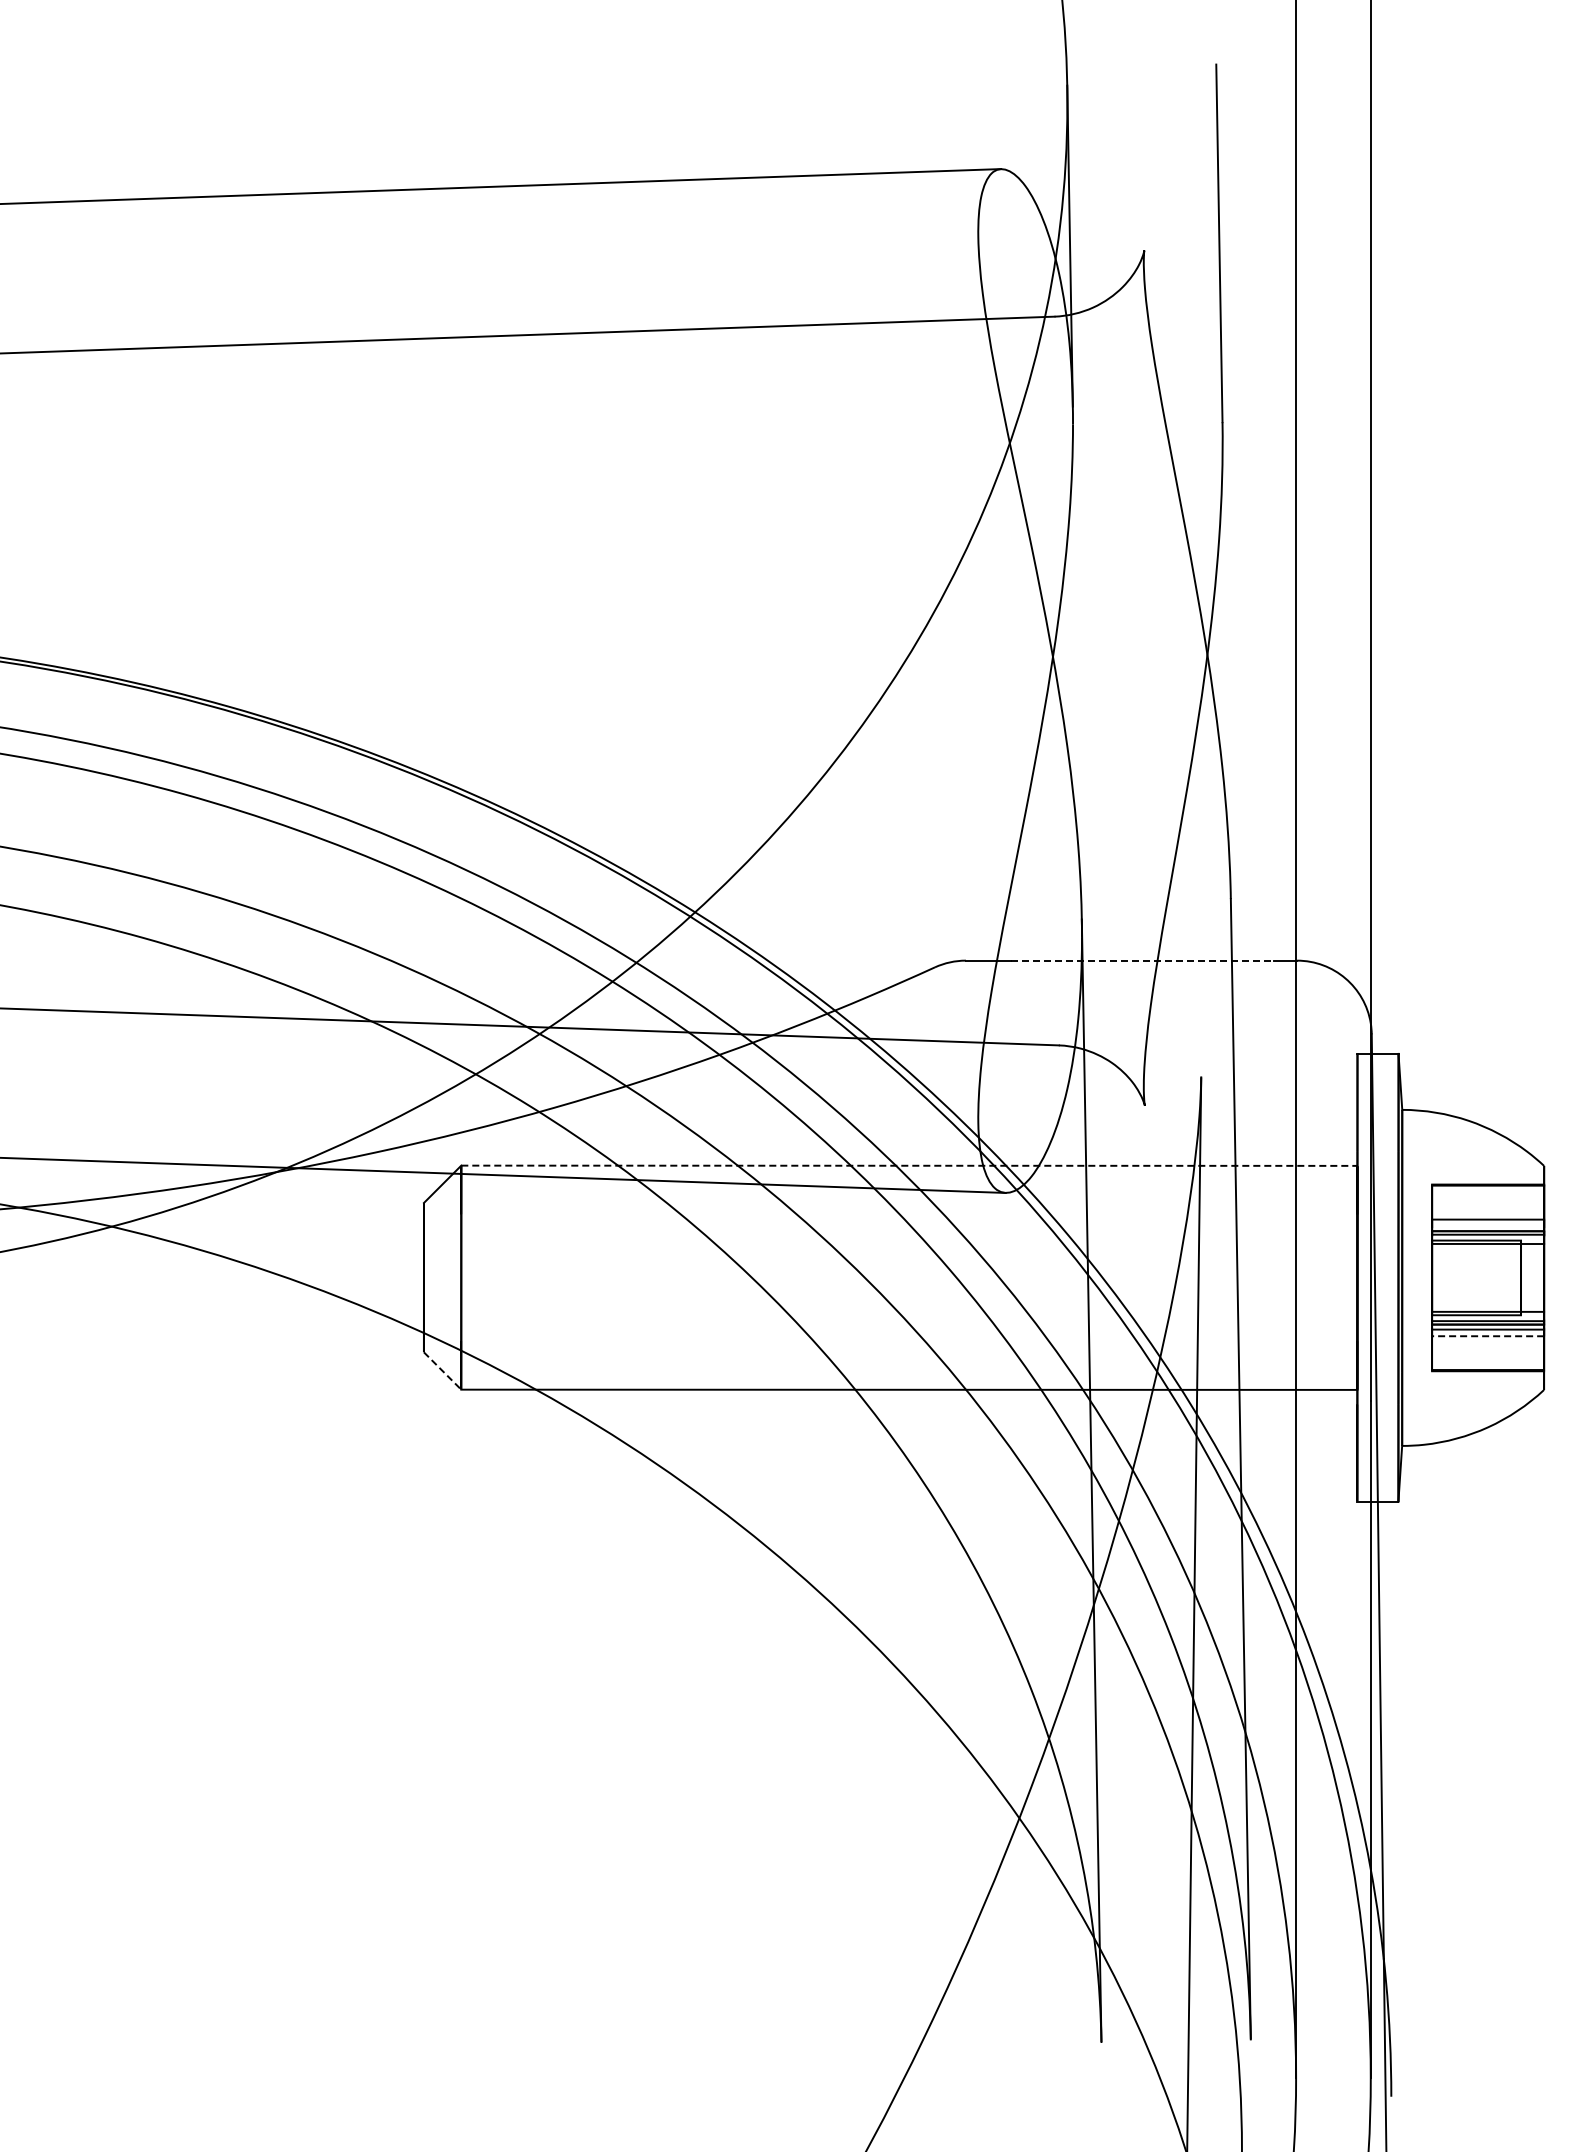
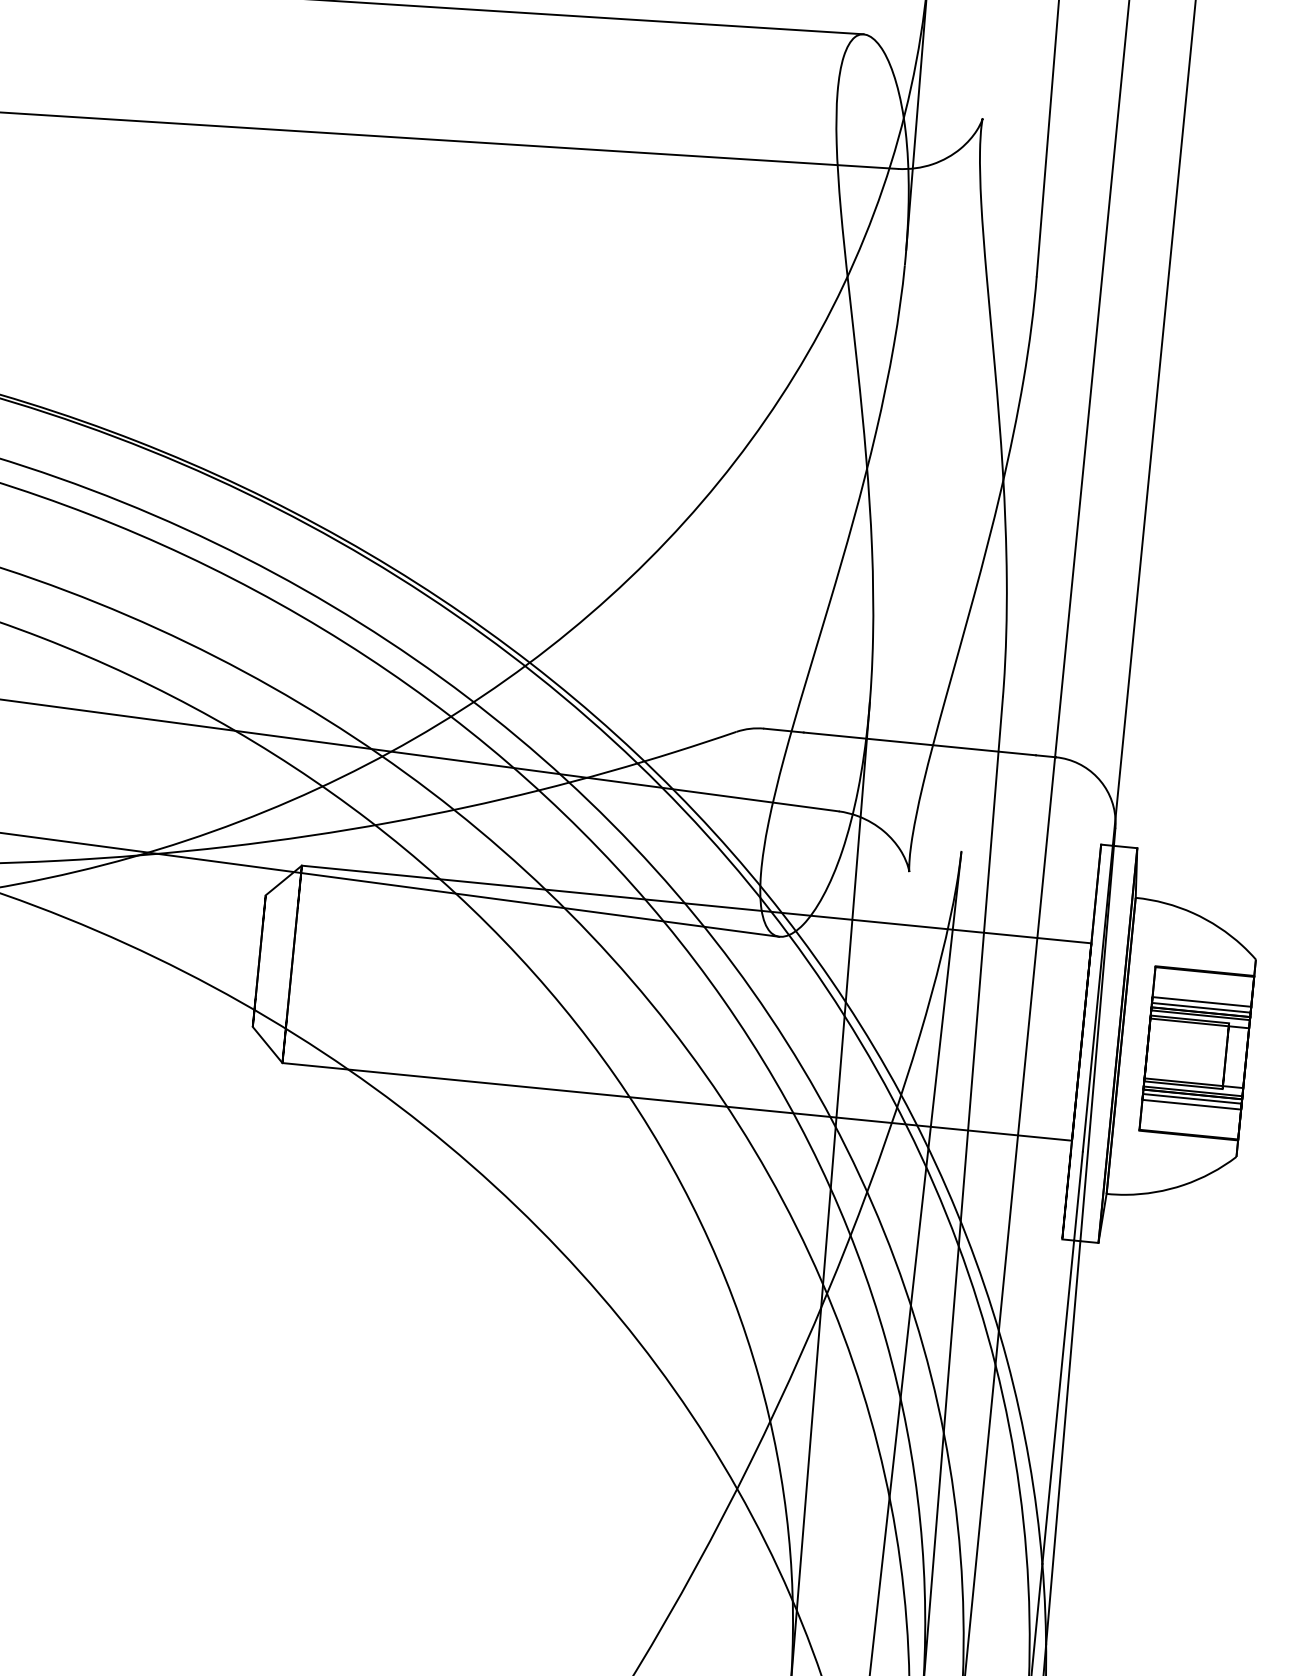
line: (1142, 960) -> (919, 743), dashed -> solid
line: (909, 1165) -> (696, 904), dashed -> solid
line: (1488, 1226) -> (1201, 1008), added
line: (1487, 1336) -> (1191, 1104), dashed -> solid
line: (442, 1371) -> (267, 1045), dashed -> solid

